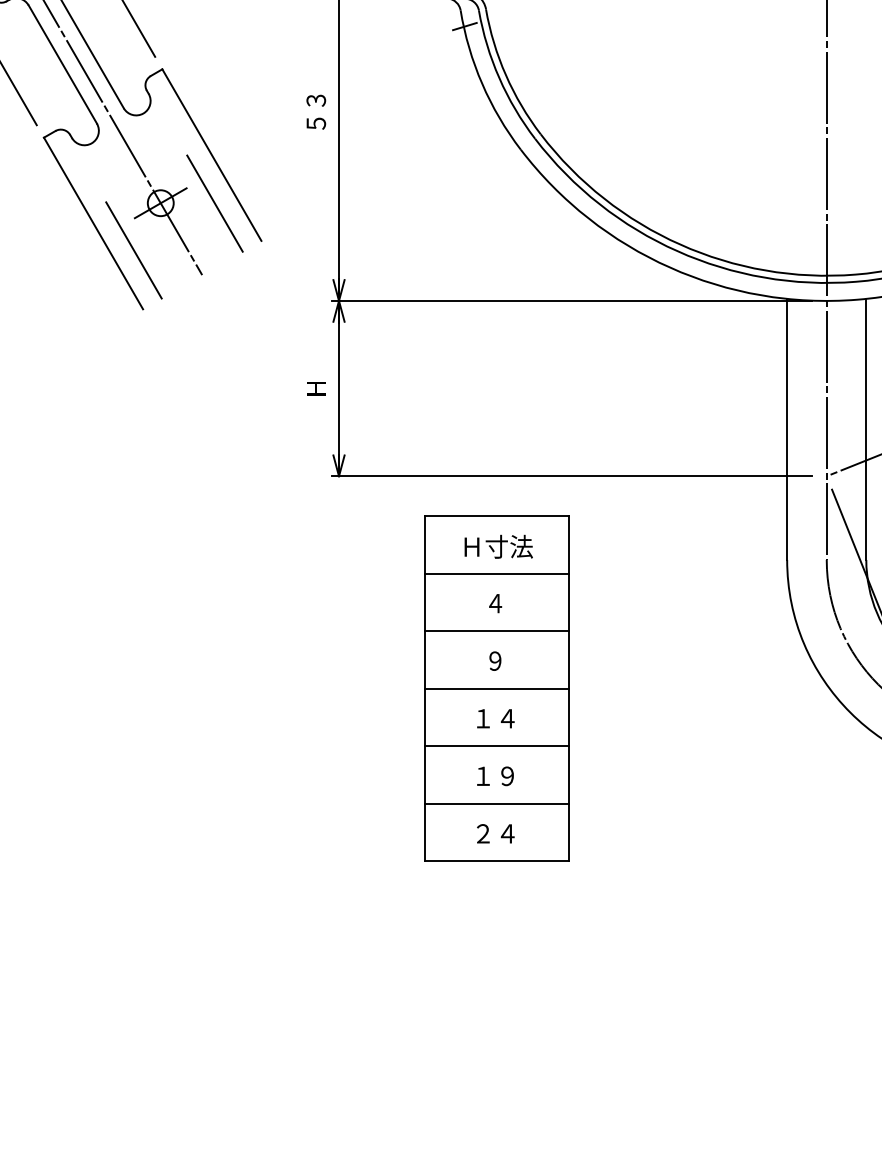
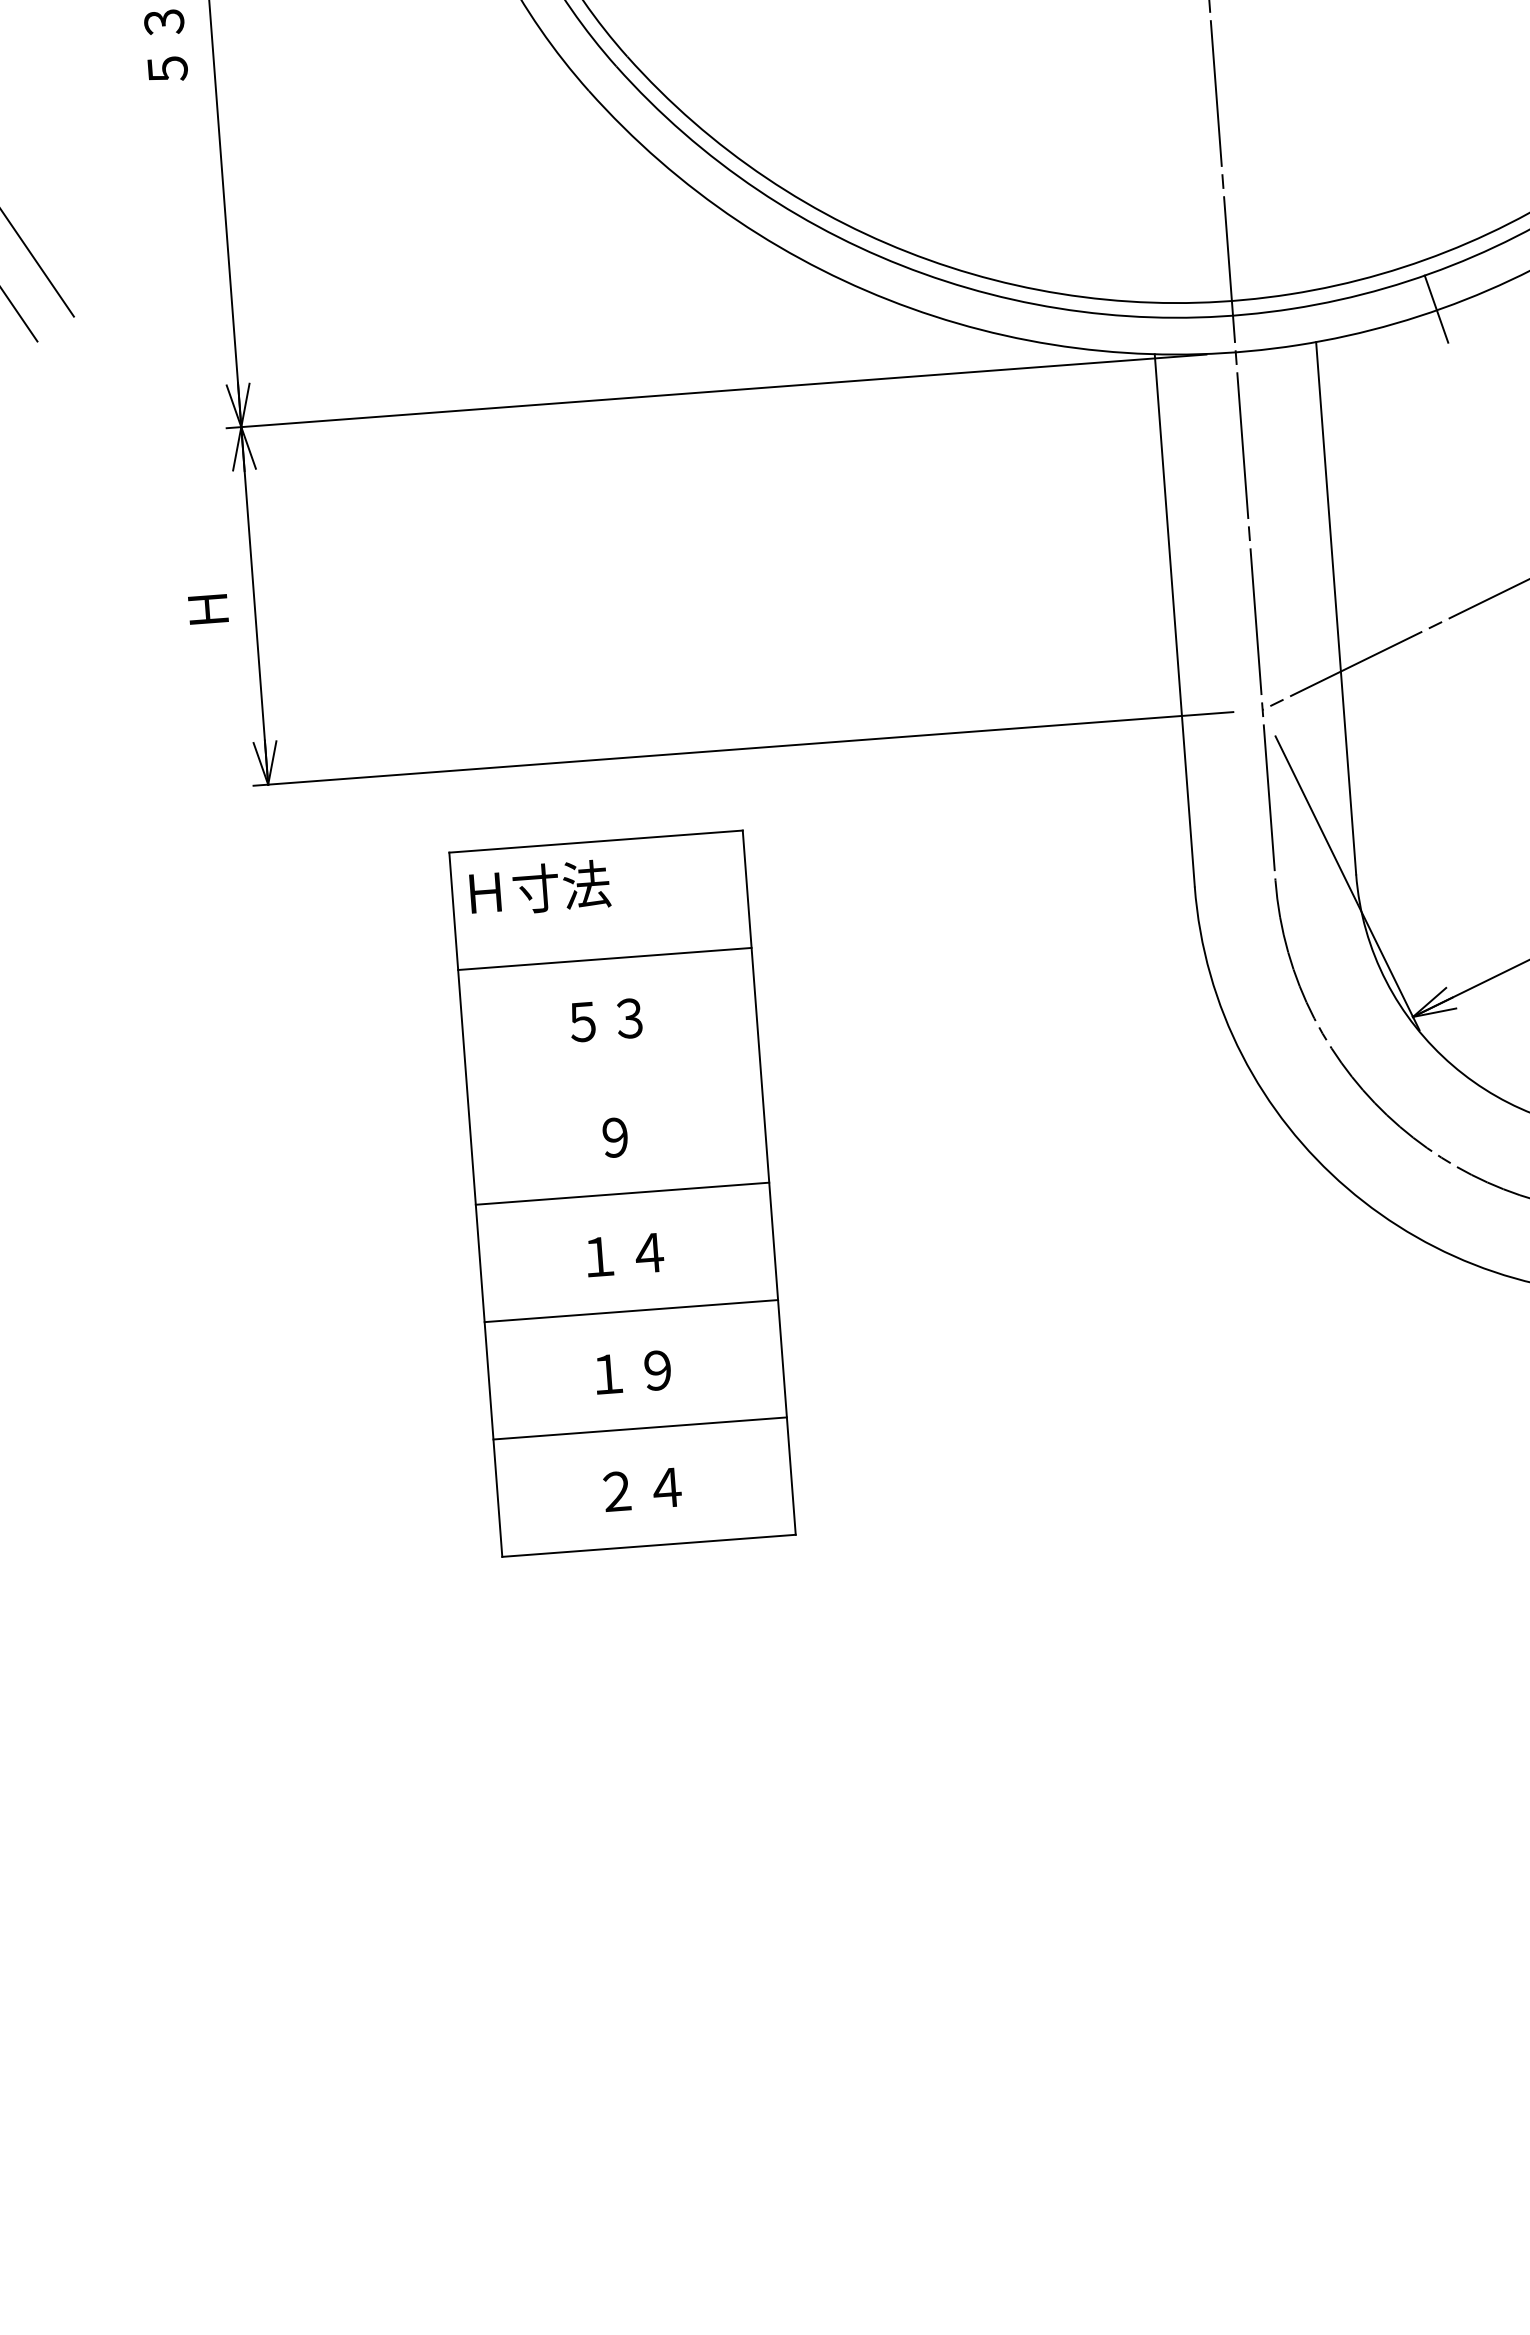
text: (498, 546) -> (539, 887), moved
text: (494, 603) -> (604, 1020), ４ -> ５３
line: (496, 631) -> (613, 1076), removed

